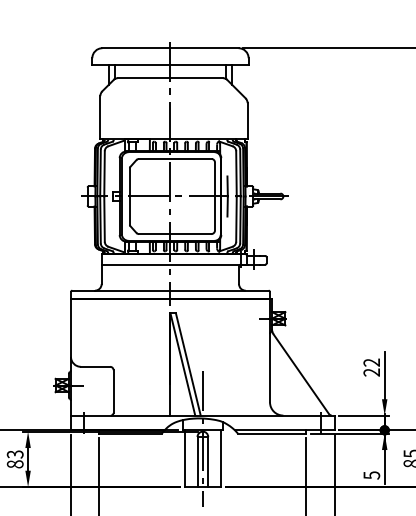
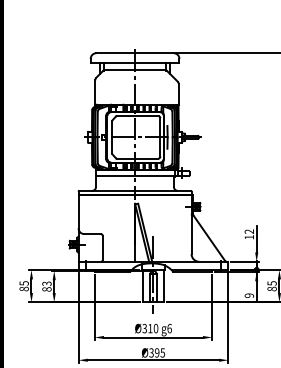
text: (370, 372) -> (248, 237), 22 -> 12
text: (370, 475) -> (248, 295), 5 -> 9

